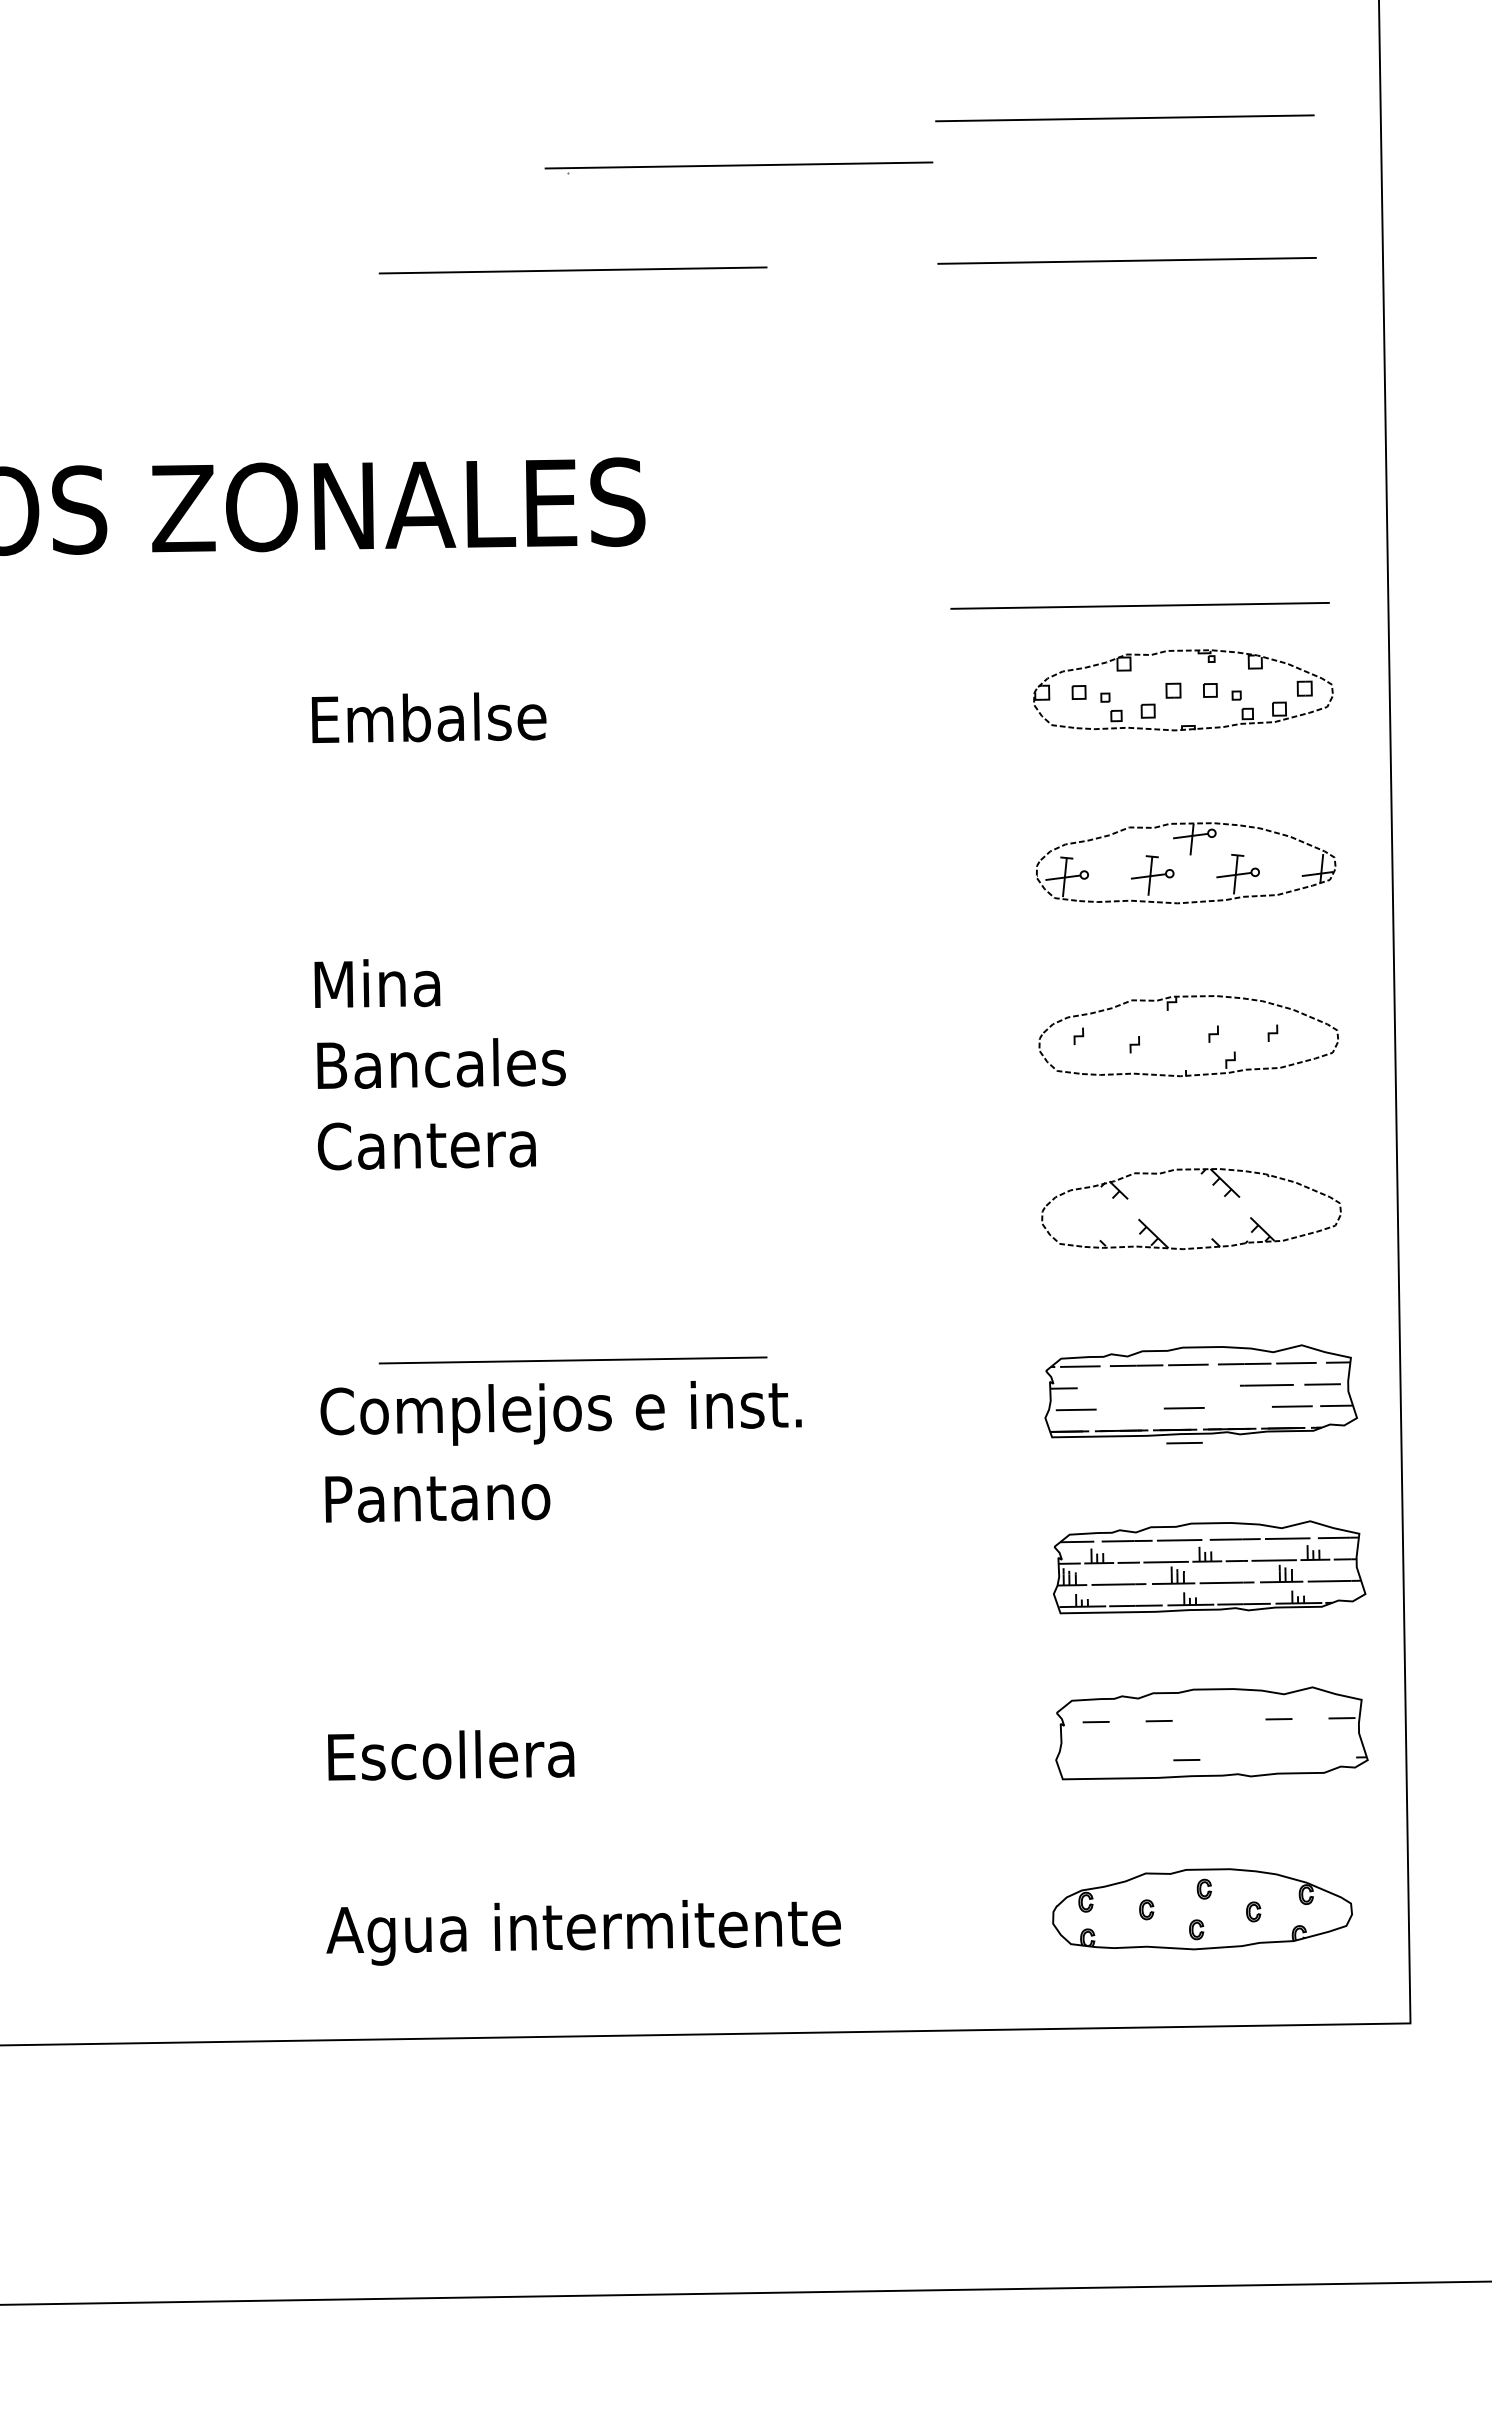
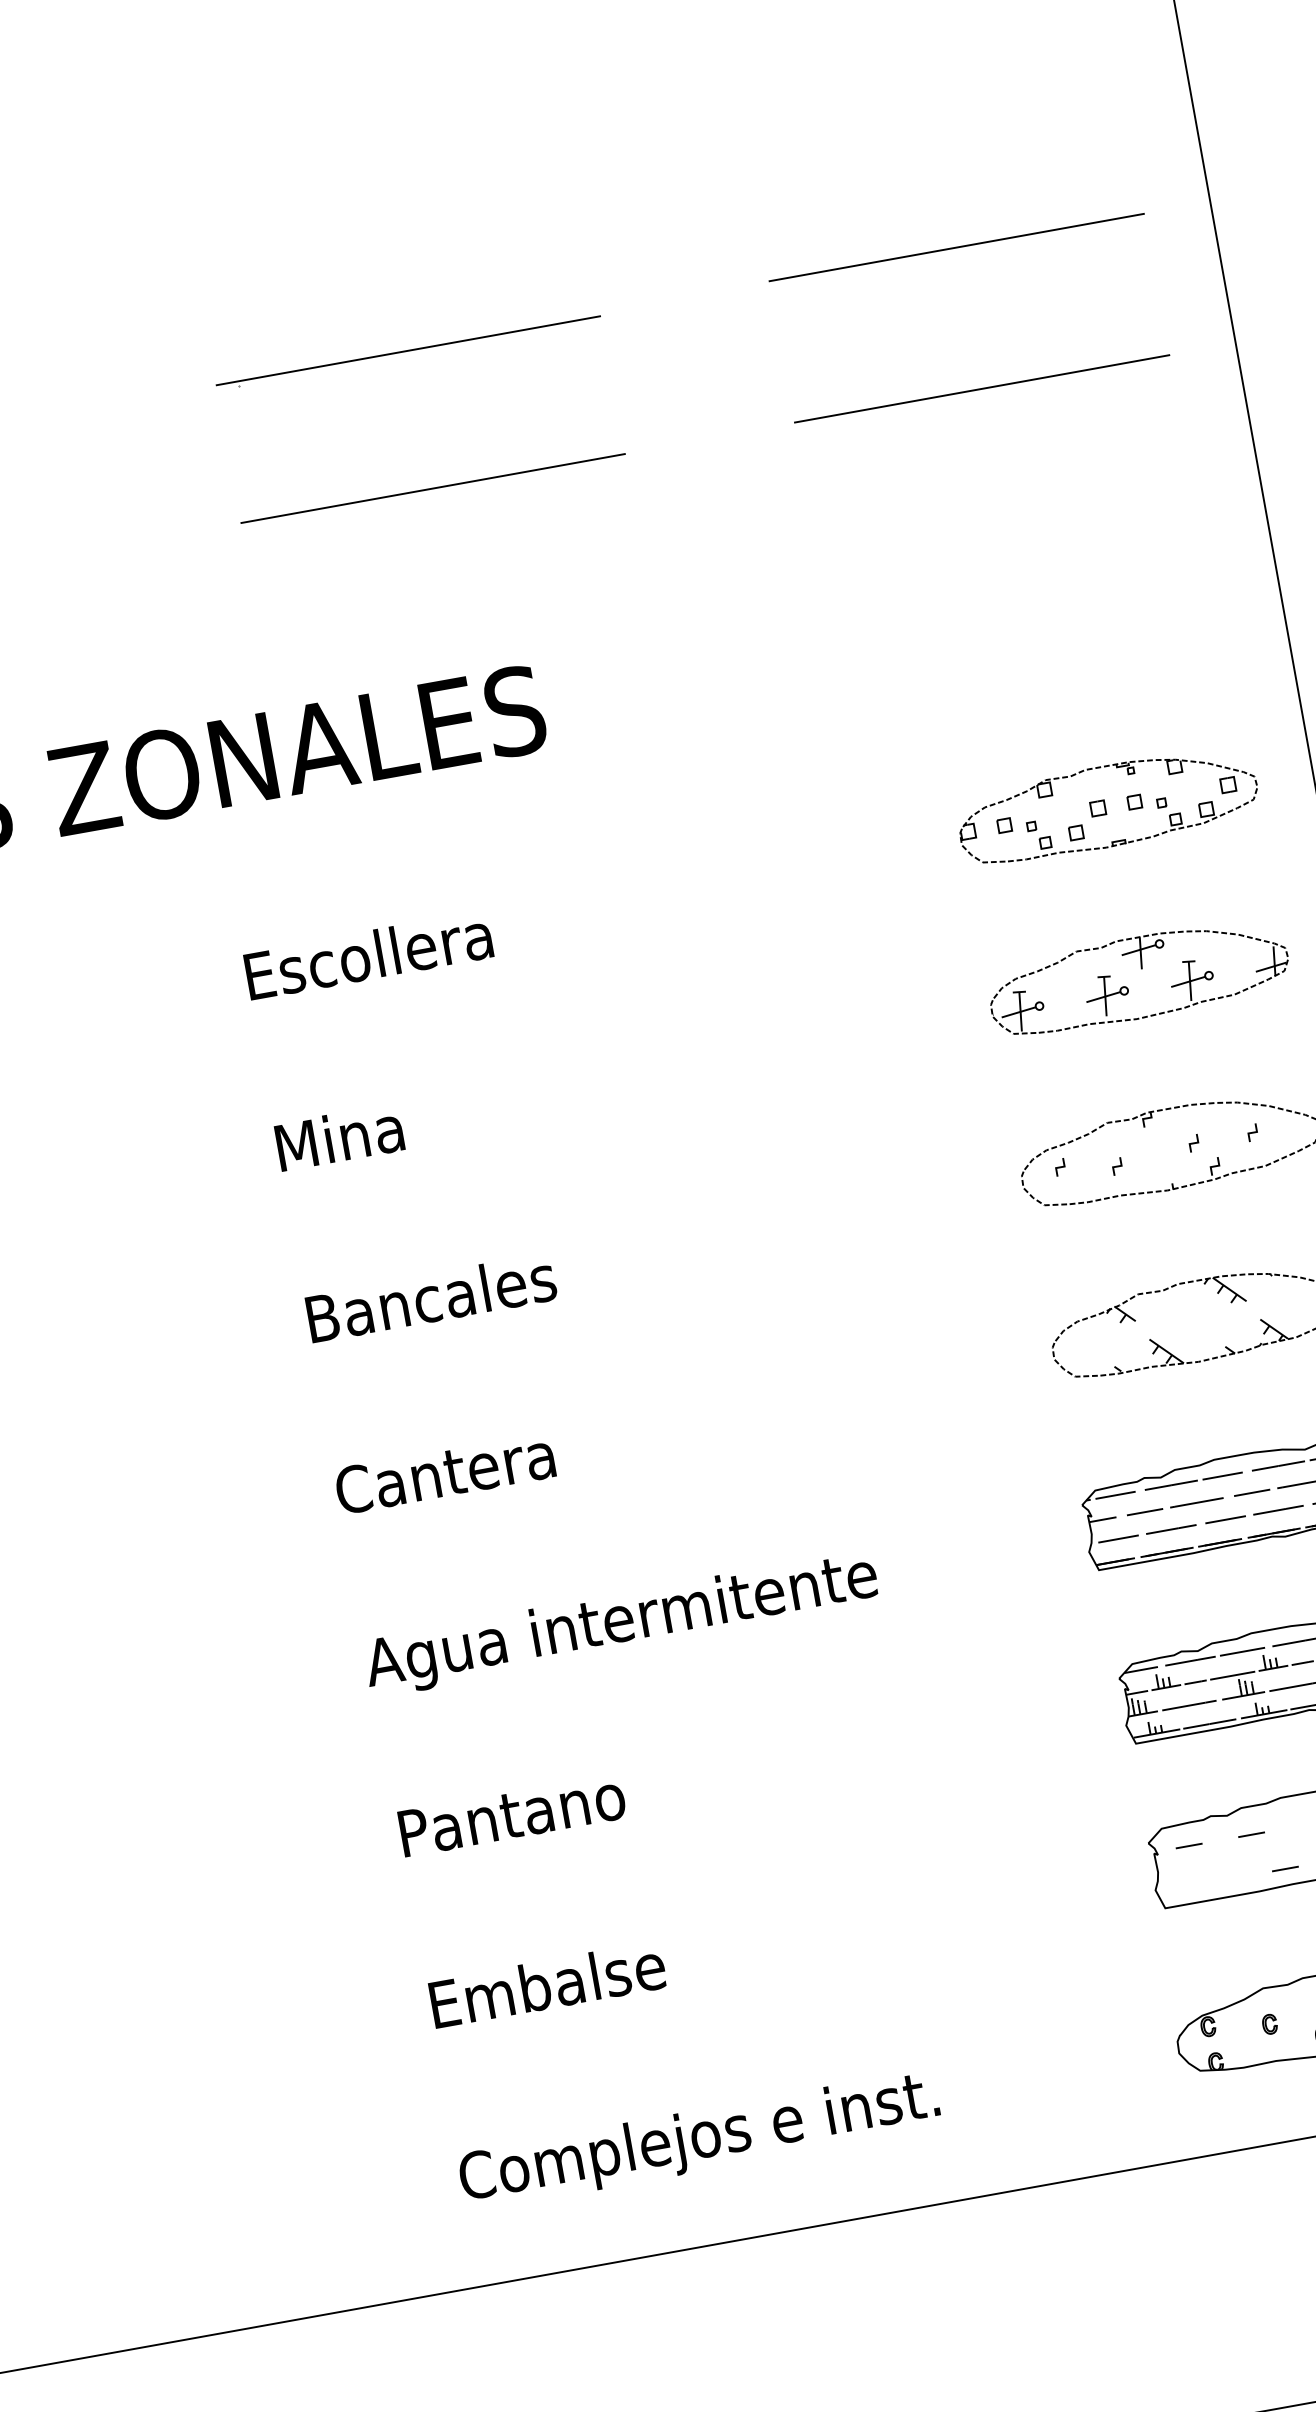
part: (738, 167) -> (408, 352), moved
line: (1139, 605) -> (1050, 729), removed
text: (451, 717) -> (385, 952), Embalse -> Escollera
text: (377, 983) -> (339, 1137), moved
text: (426, 1146) -> (444, 1474), moved
line: (572, 1360) -> (609, 1571), removed
line: (1136, 1386) -> (1174, 1505), added
line: (1237, 1407) -> (1278, 1510), added
line: (1129, 1408) -> (1171, 1528), added
text: (575, 1414) -> (621, 1625), Complejos e inst. -> Agua intermitente
line: (1184, 1443) -> (1252, 1493), moved
text: (437, 1499) -> (512, 1816), moved
text: (468, 1755) -> (570, 1981), Escollera -> Embalse
text: (583, 1932) -> (713, 2138), Agua intermitente -> Complejos e inst.

